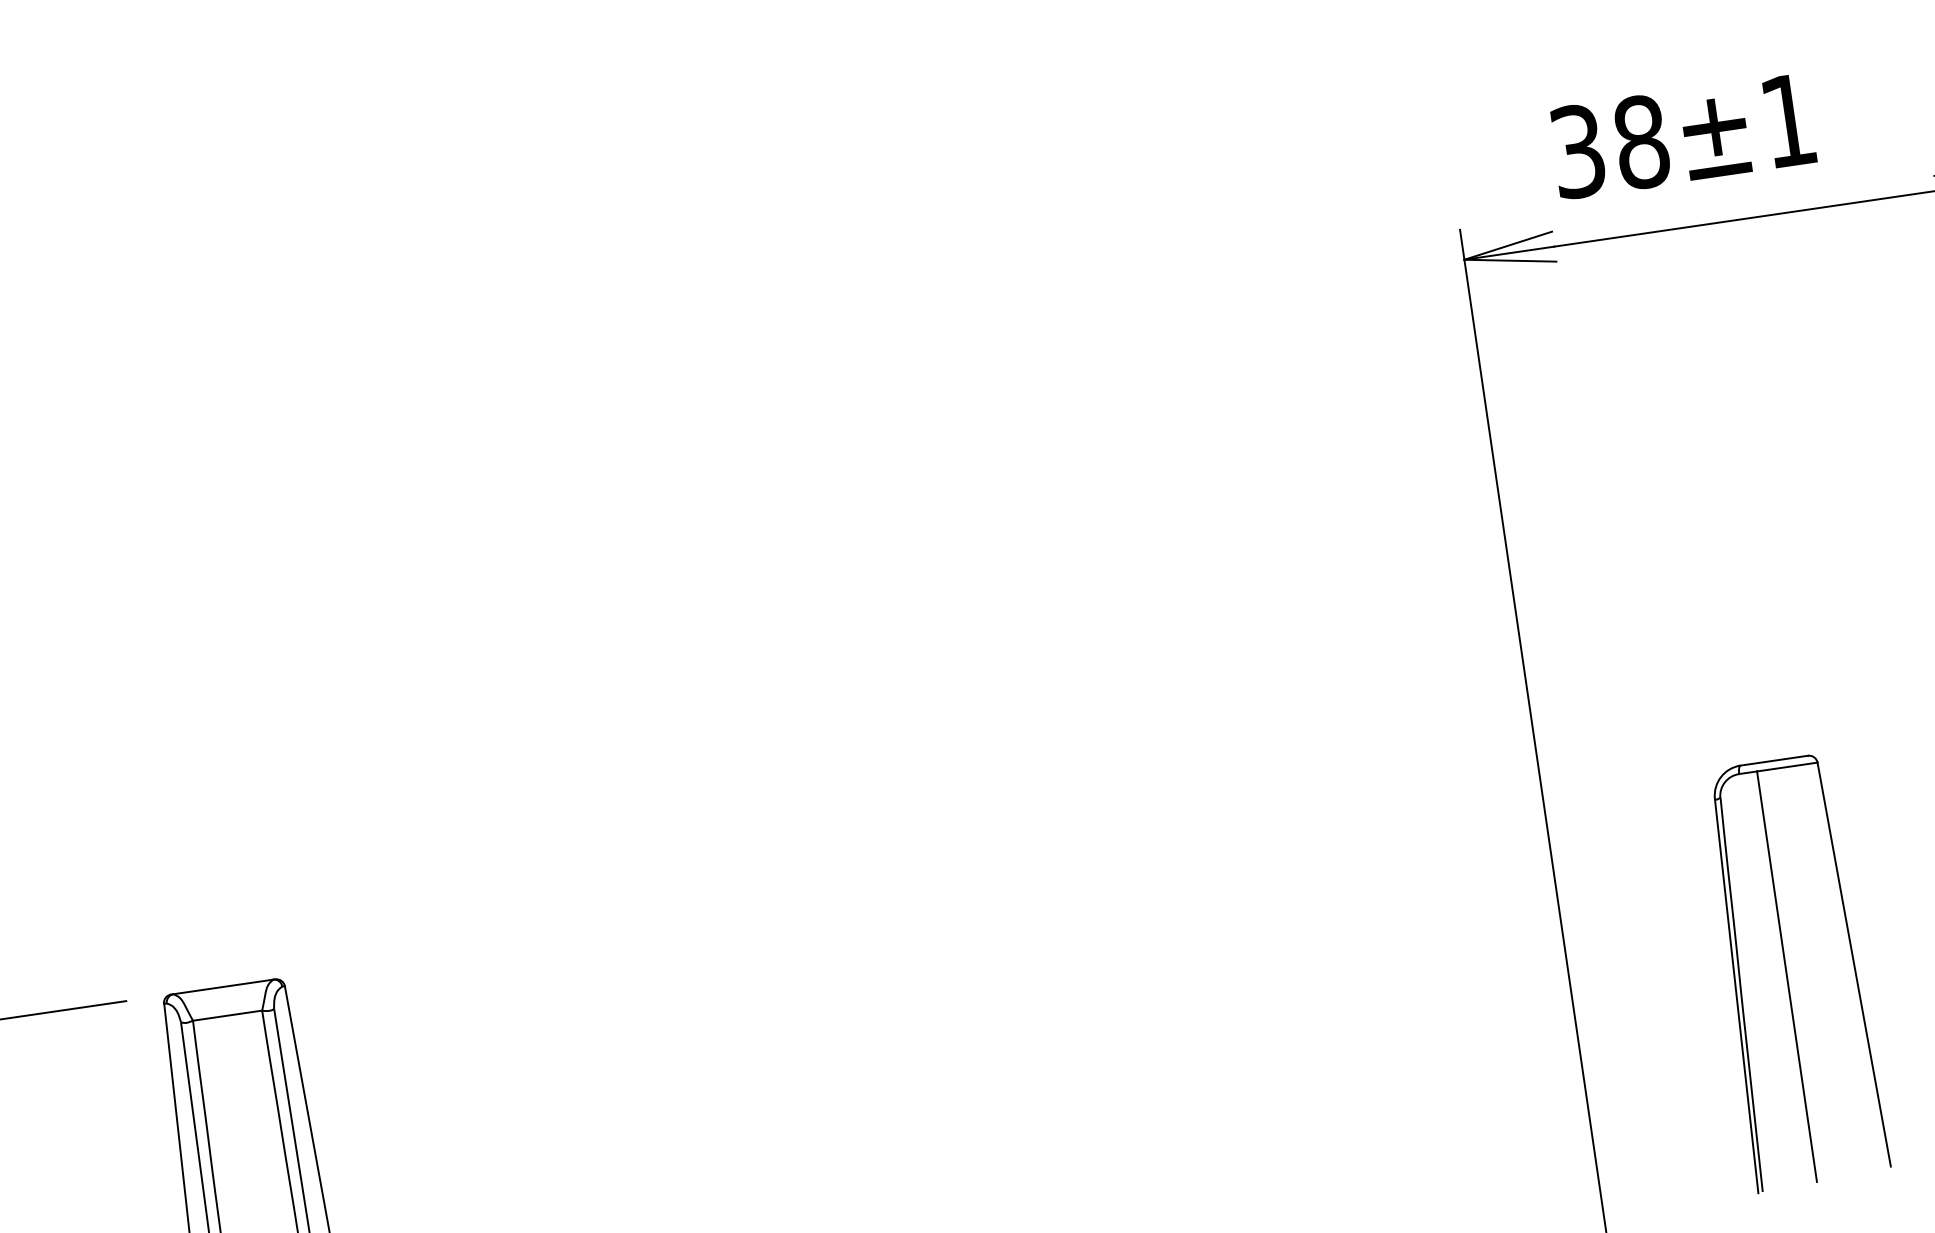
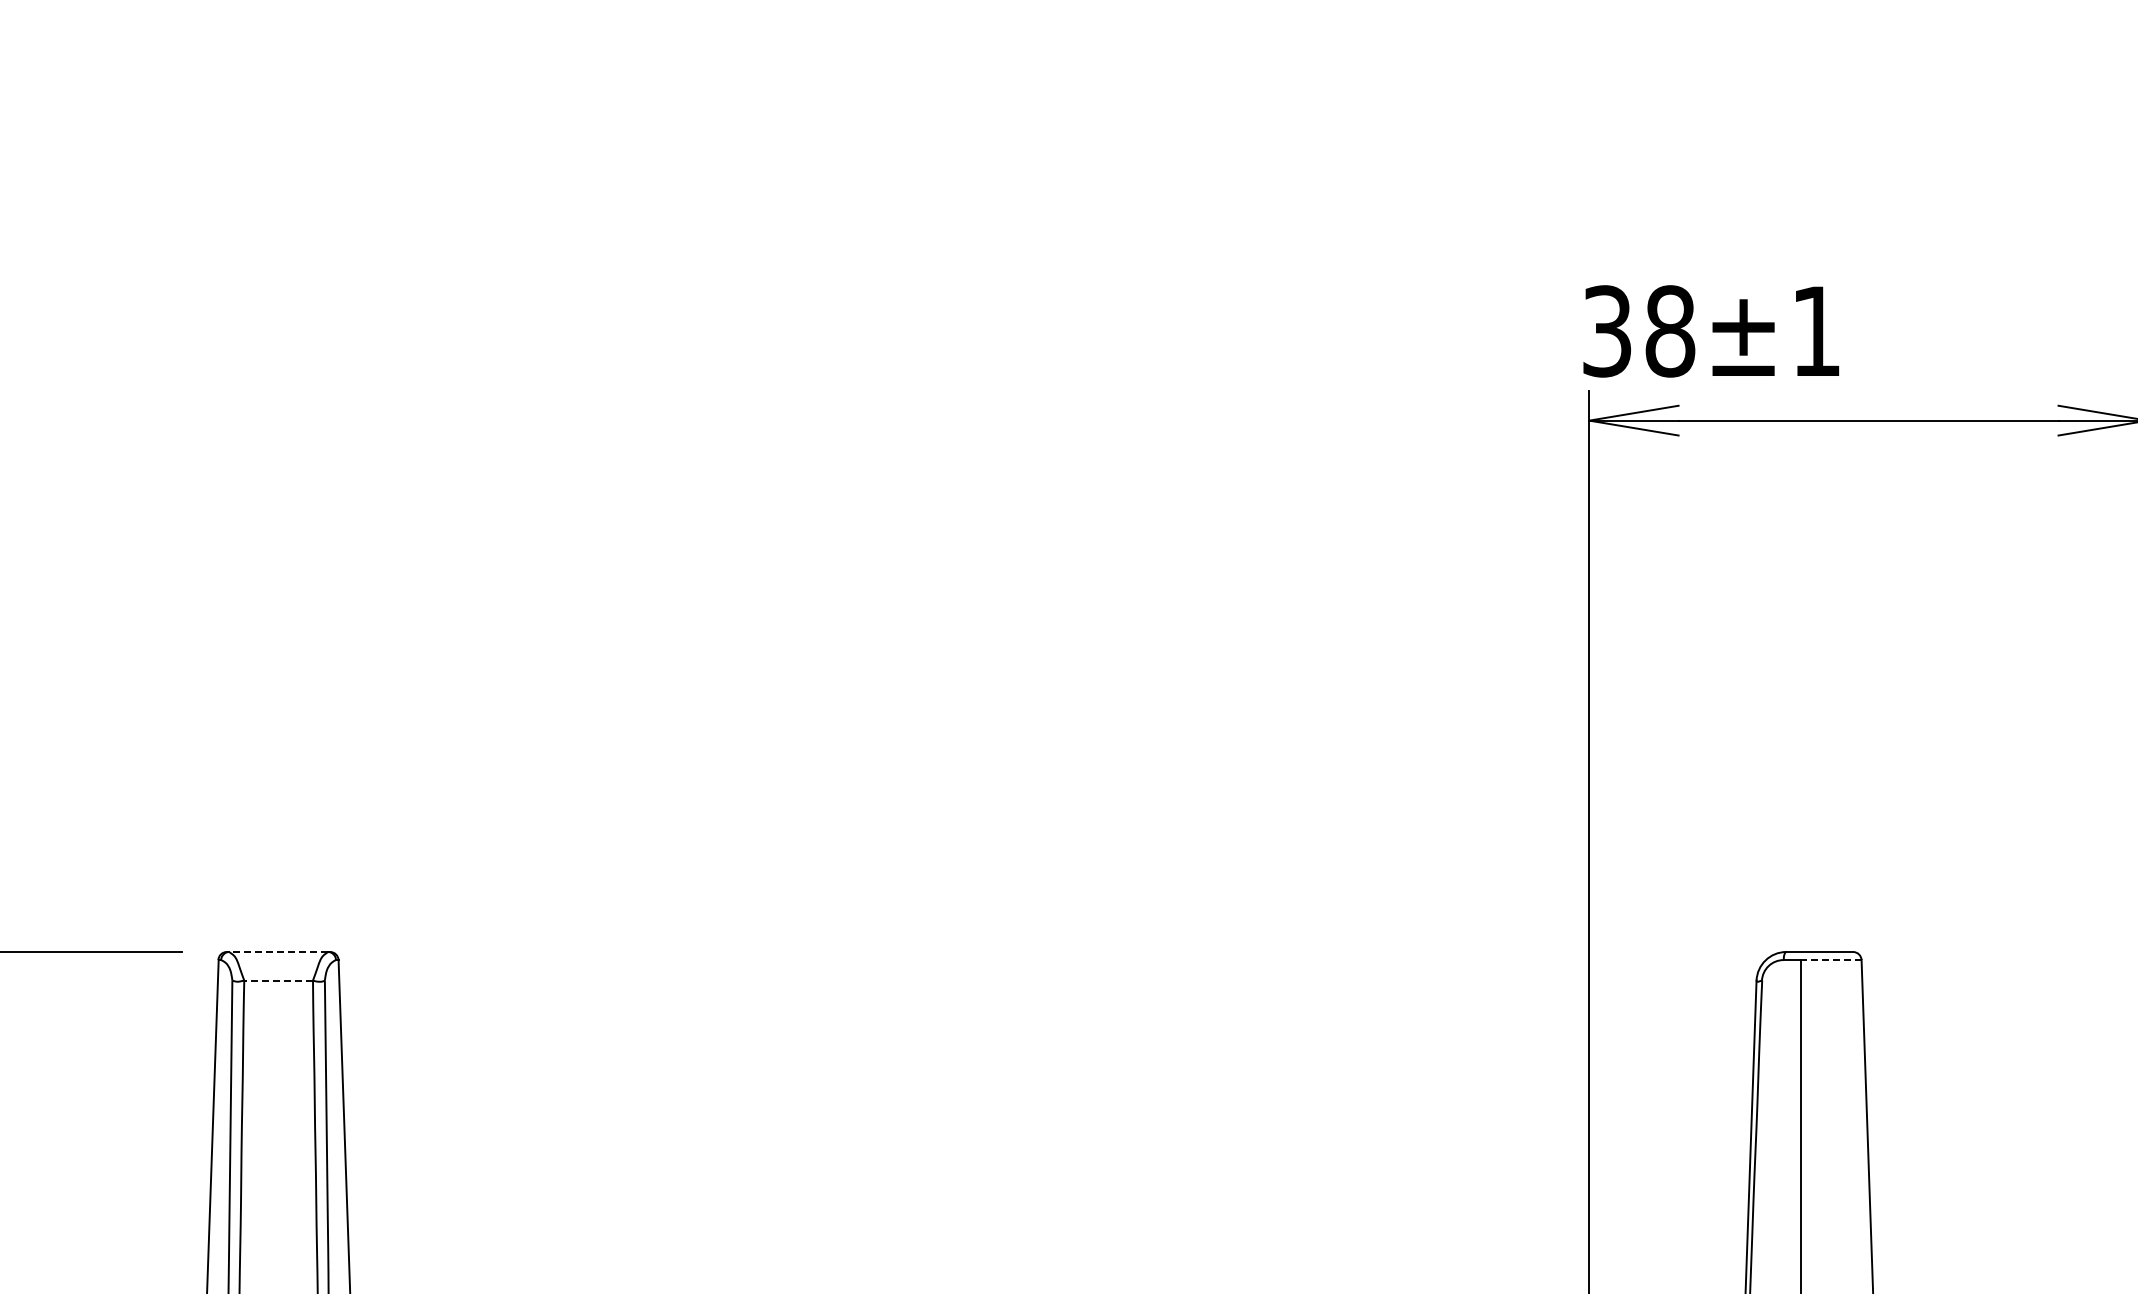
text: (1682, 136) -> (1711, 331), moved
line: (1787, 767) -> (1831, 960), solid -> dashed
line: (223, 987) -> (278, 952), solid -> dashed
line: (227, 1015) -> (278, 980), solid -> dashed

